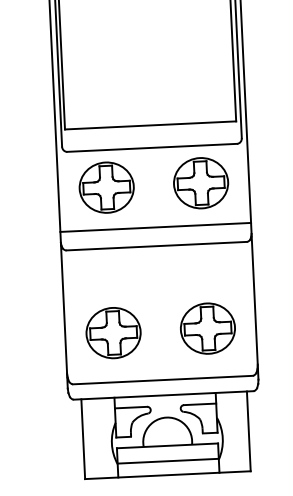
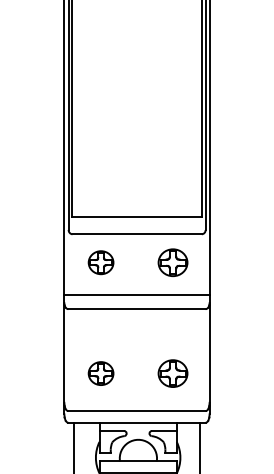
part: (200, 182) -> (172, 262), size x0.7
part: (105, 187) -> (100, 262), size x0.6
part: (207, 328) -> (172, 373), size x0.7
part: (112, 332) -> (100, 373), size x0.6

